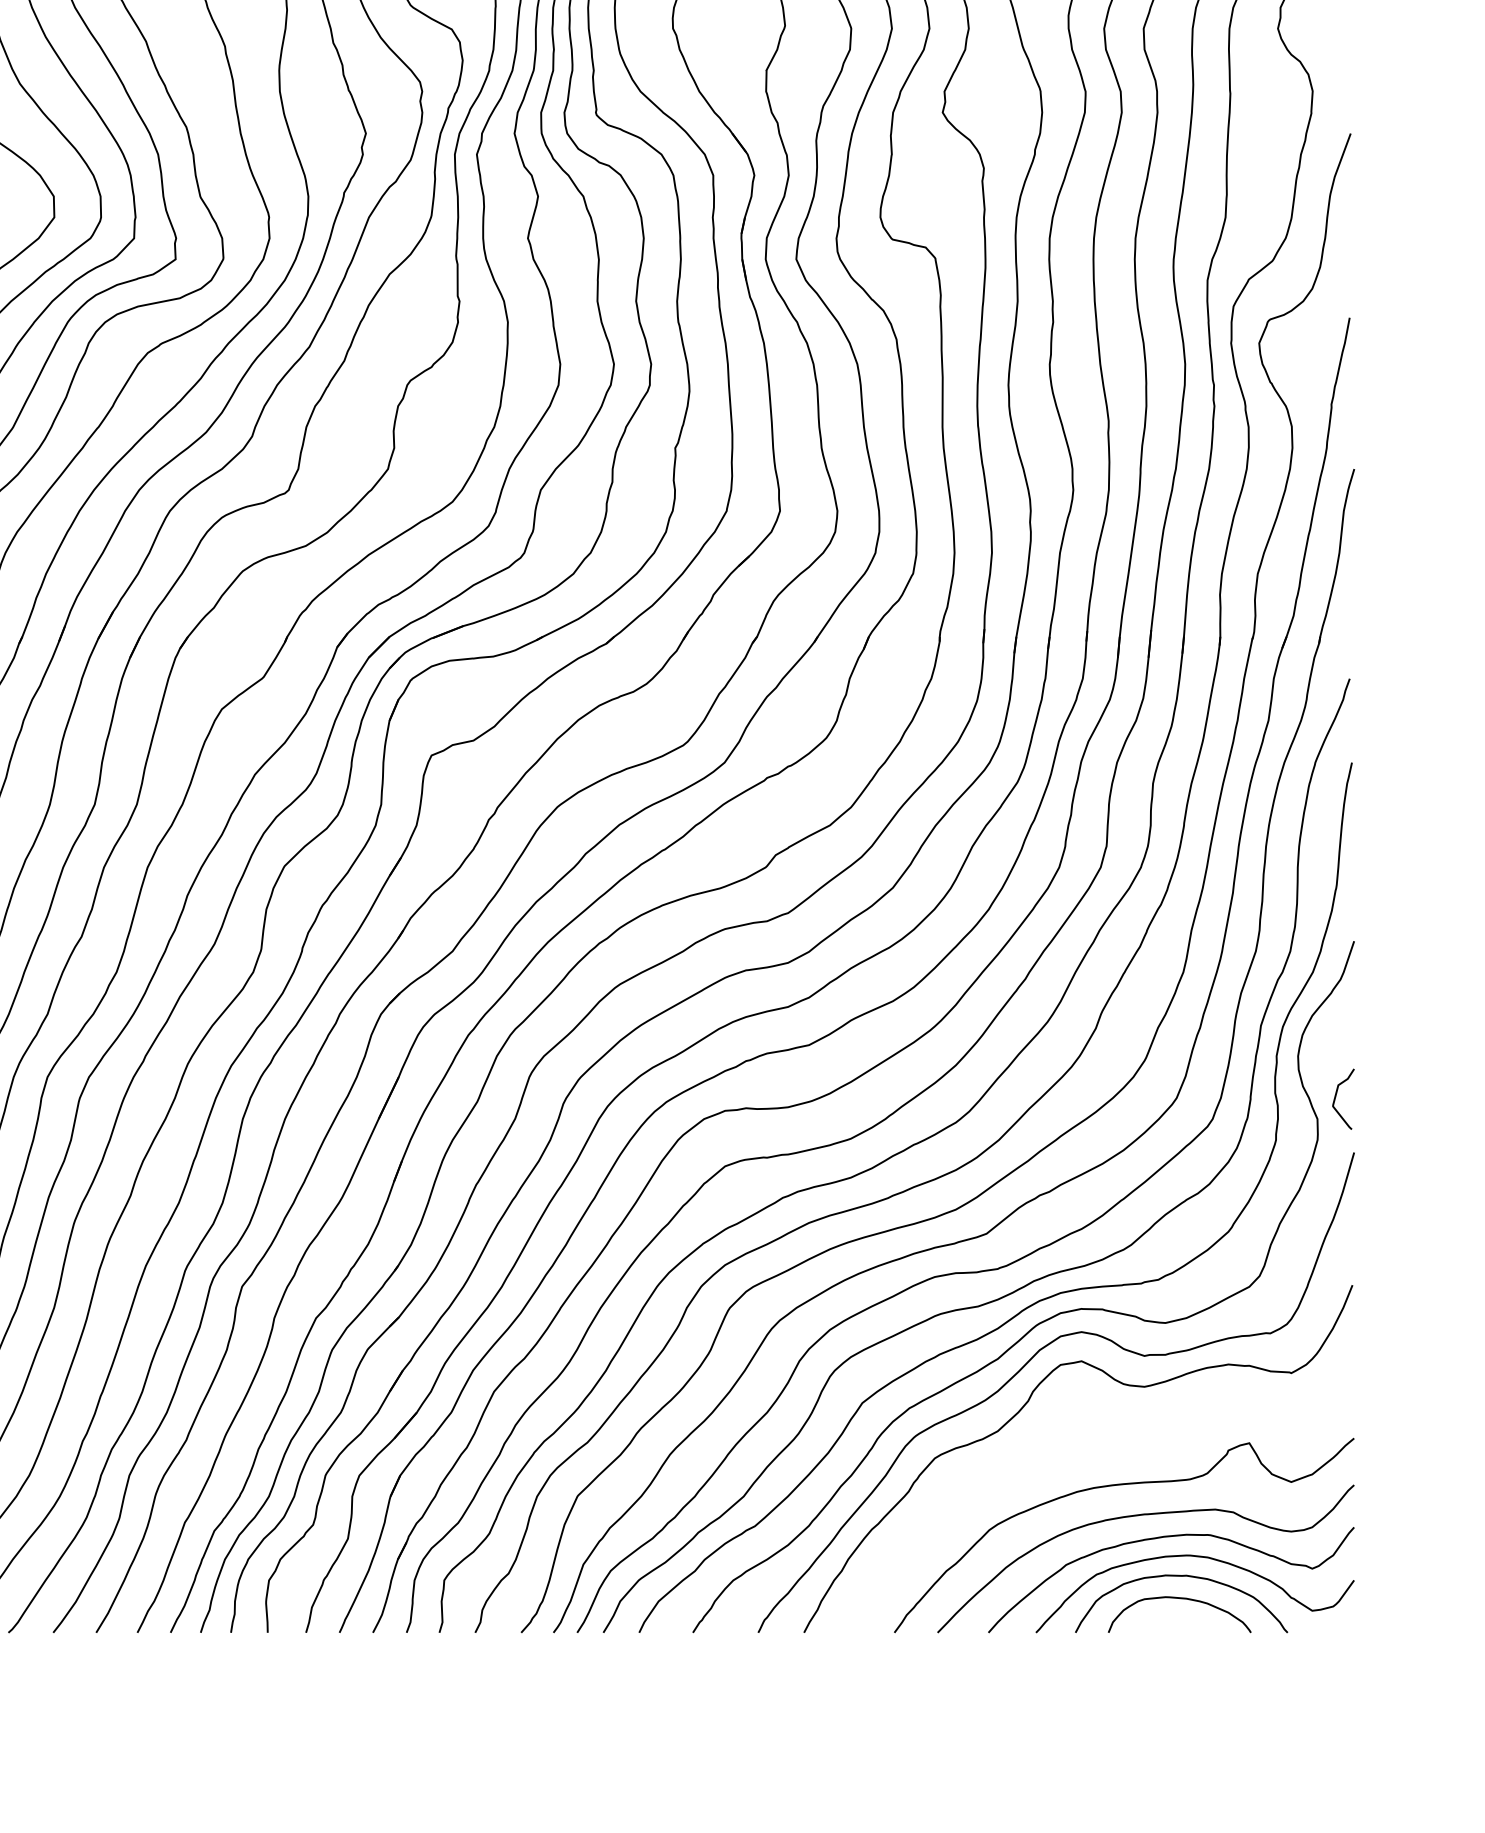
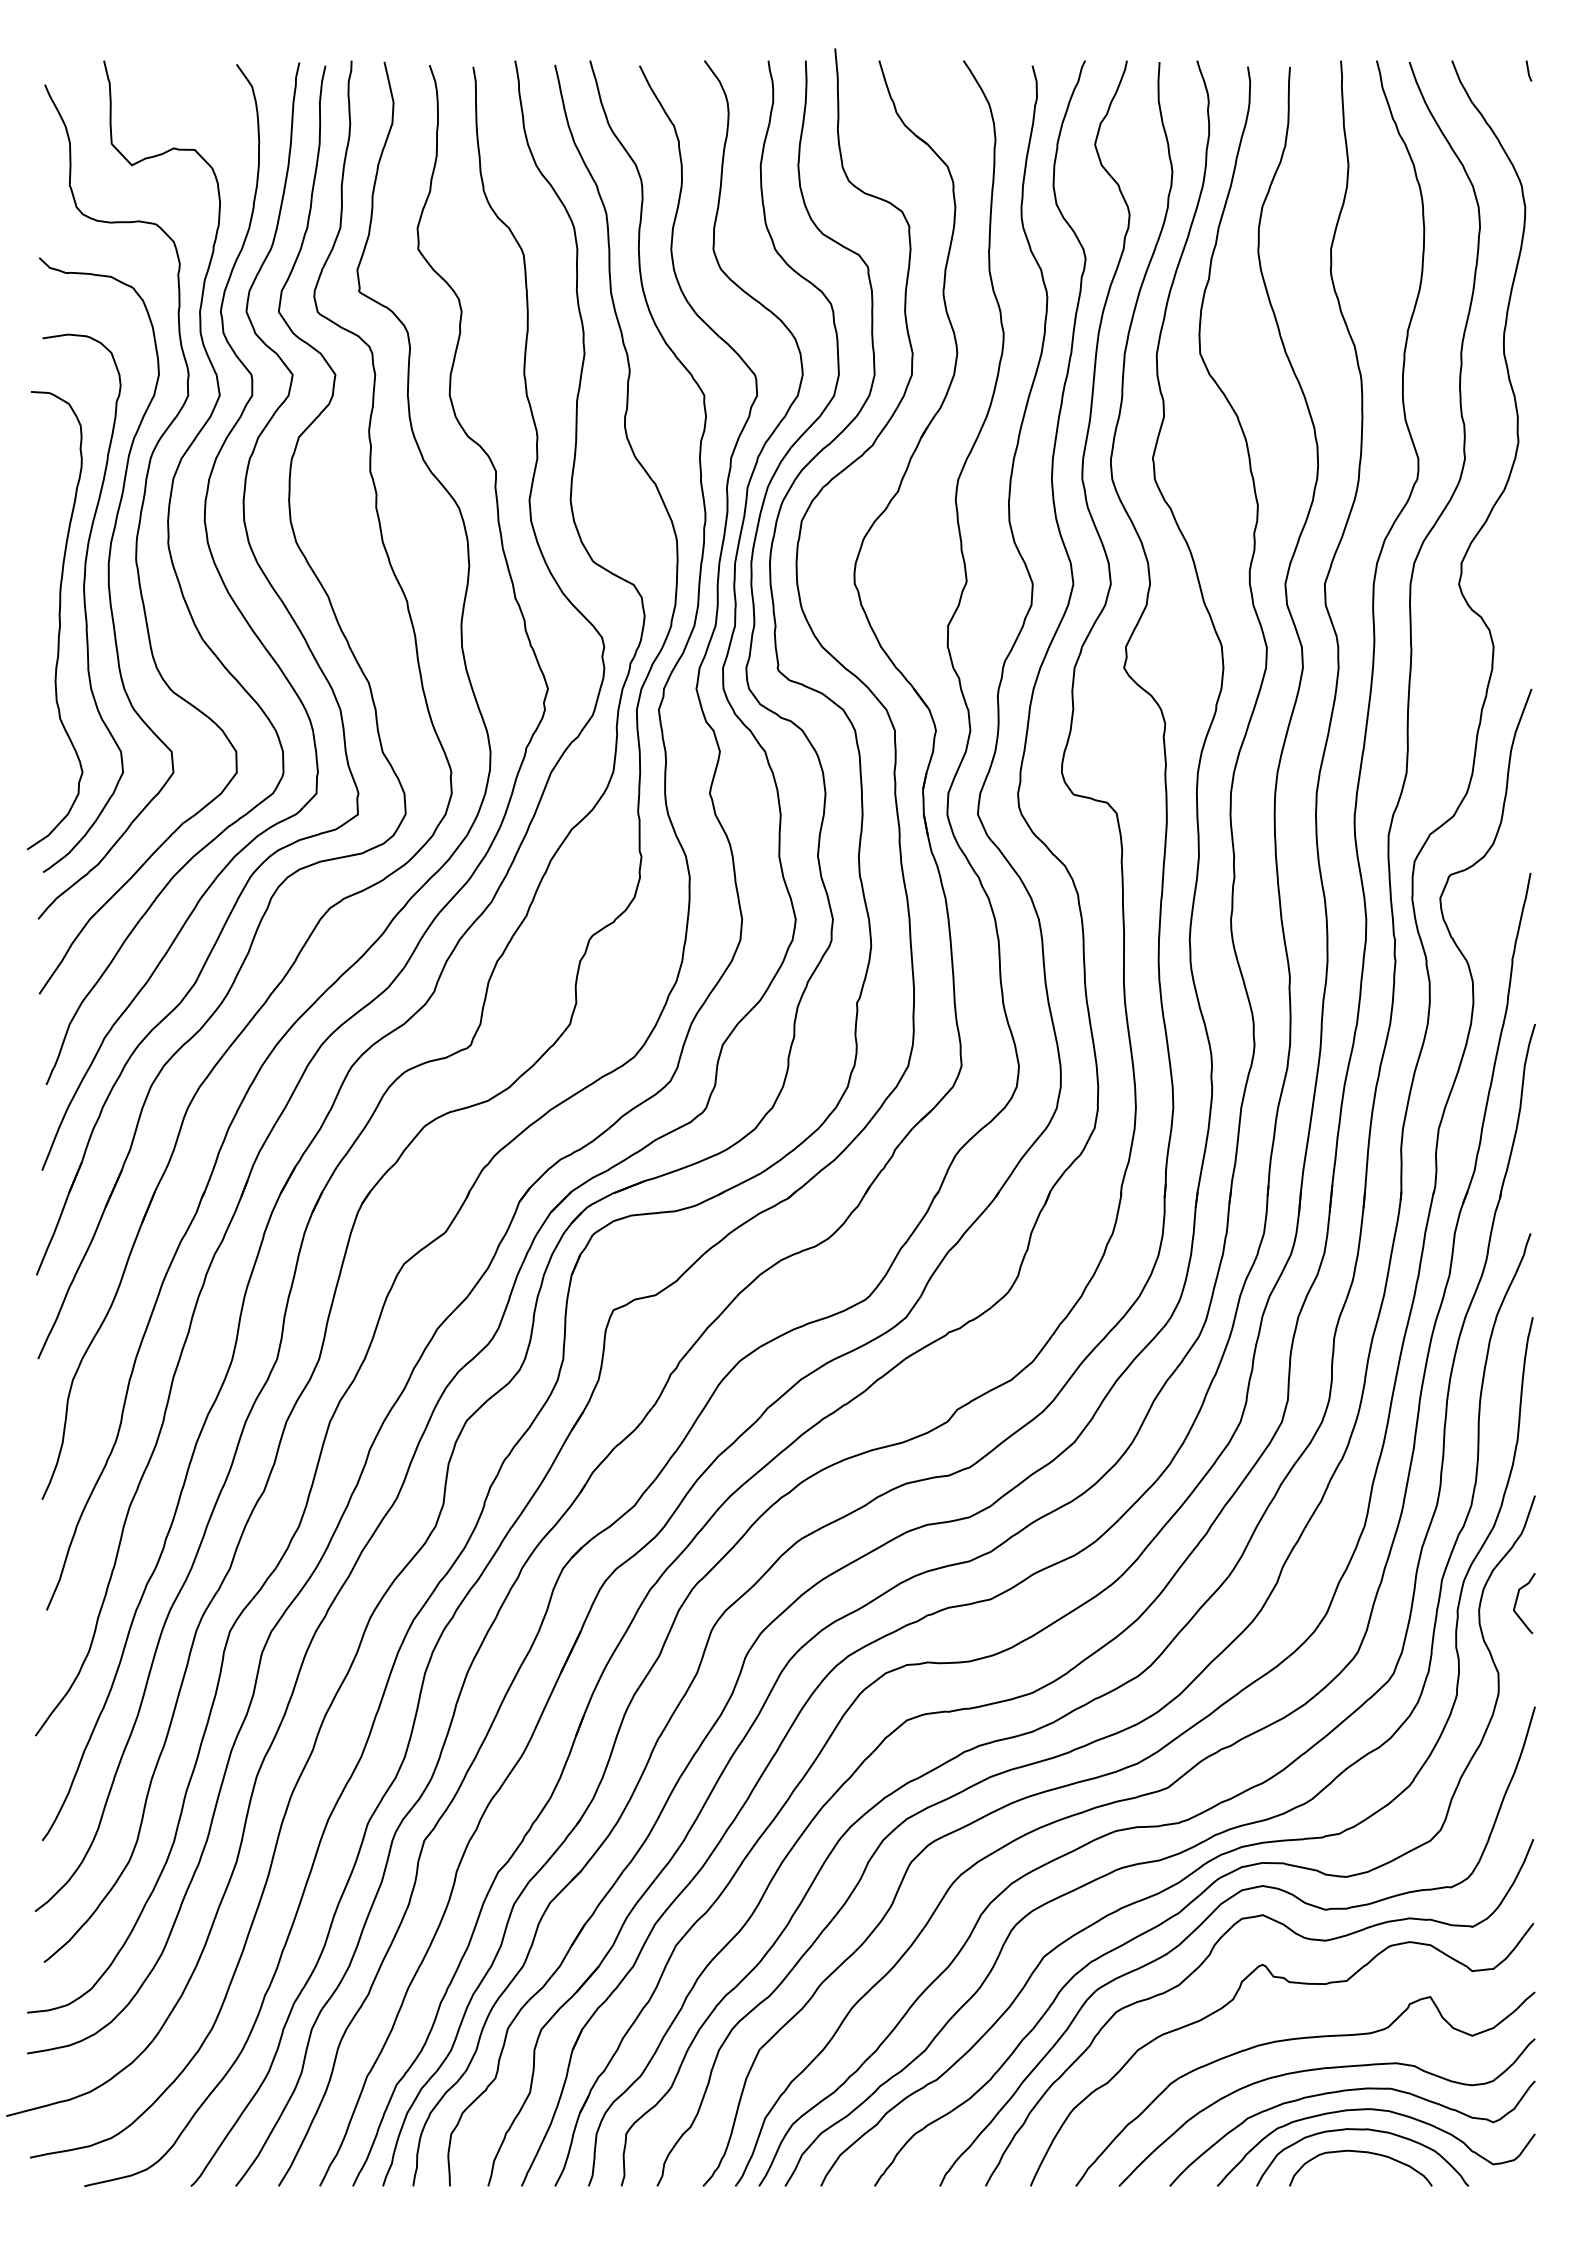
curve: (1336, 1097) -> (1517, 1601), moved
curve: (1109, 1429) -> (1290, 1983), added

